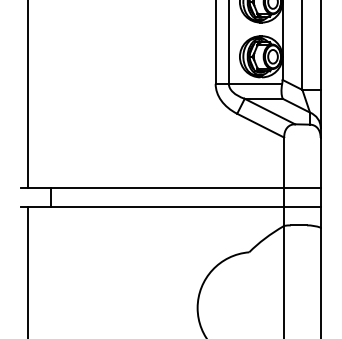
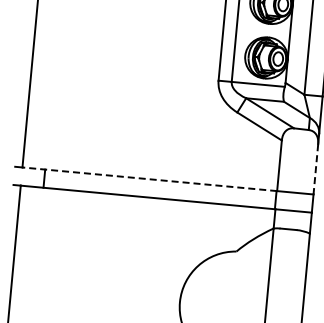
line: (320, 163) -> (315, 169), solid -> dashed
line: (156, 188) -> (150, 179), solid -> dashed

